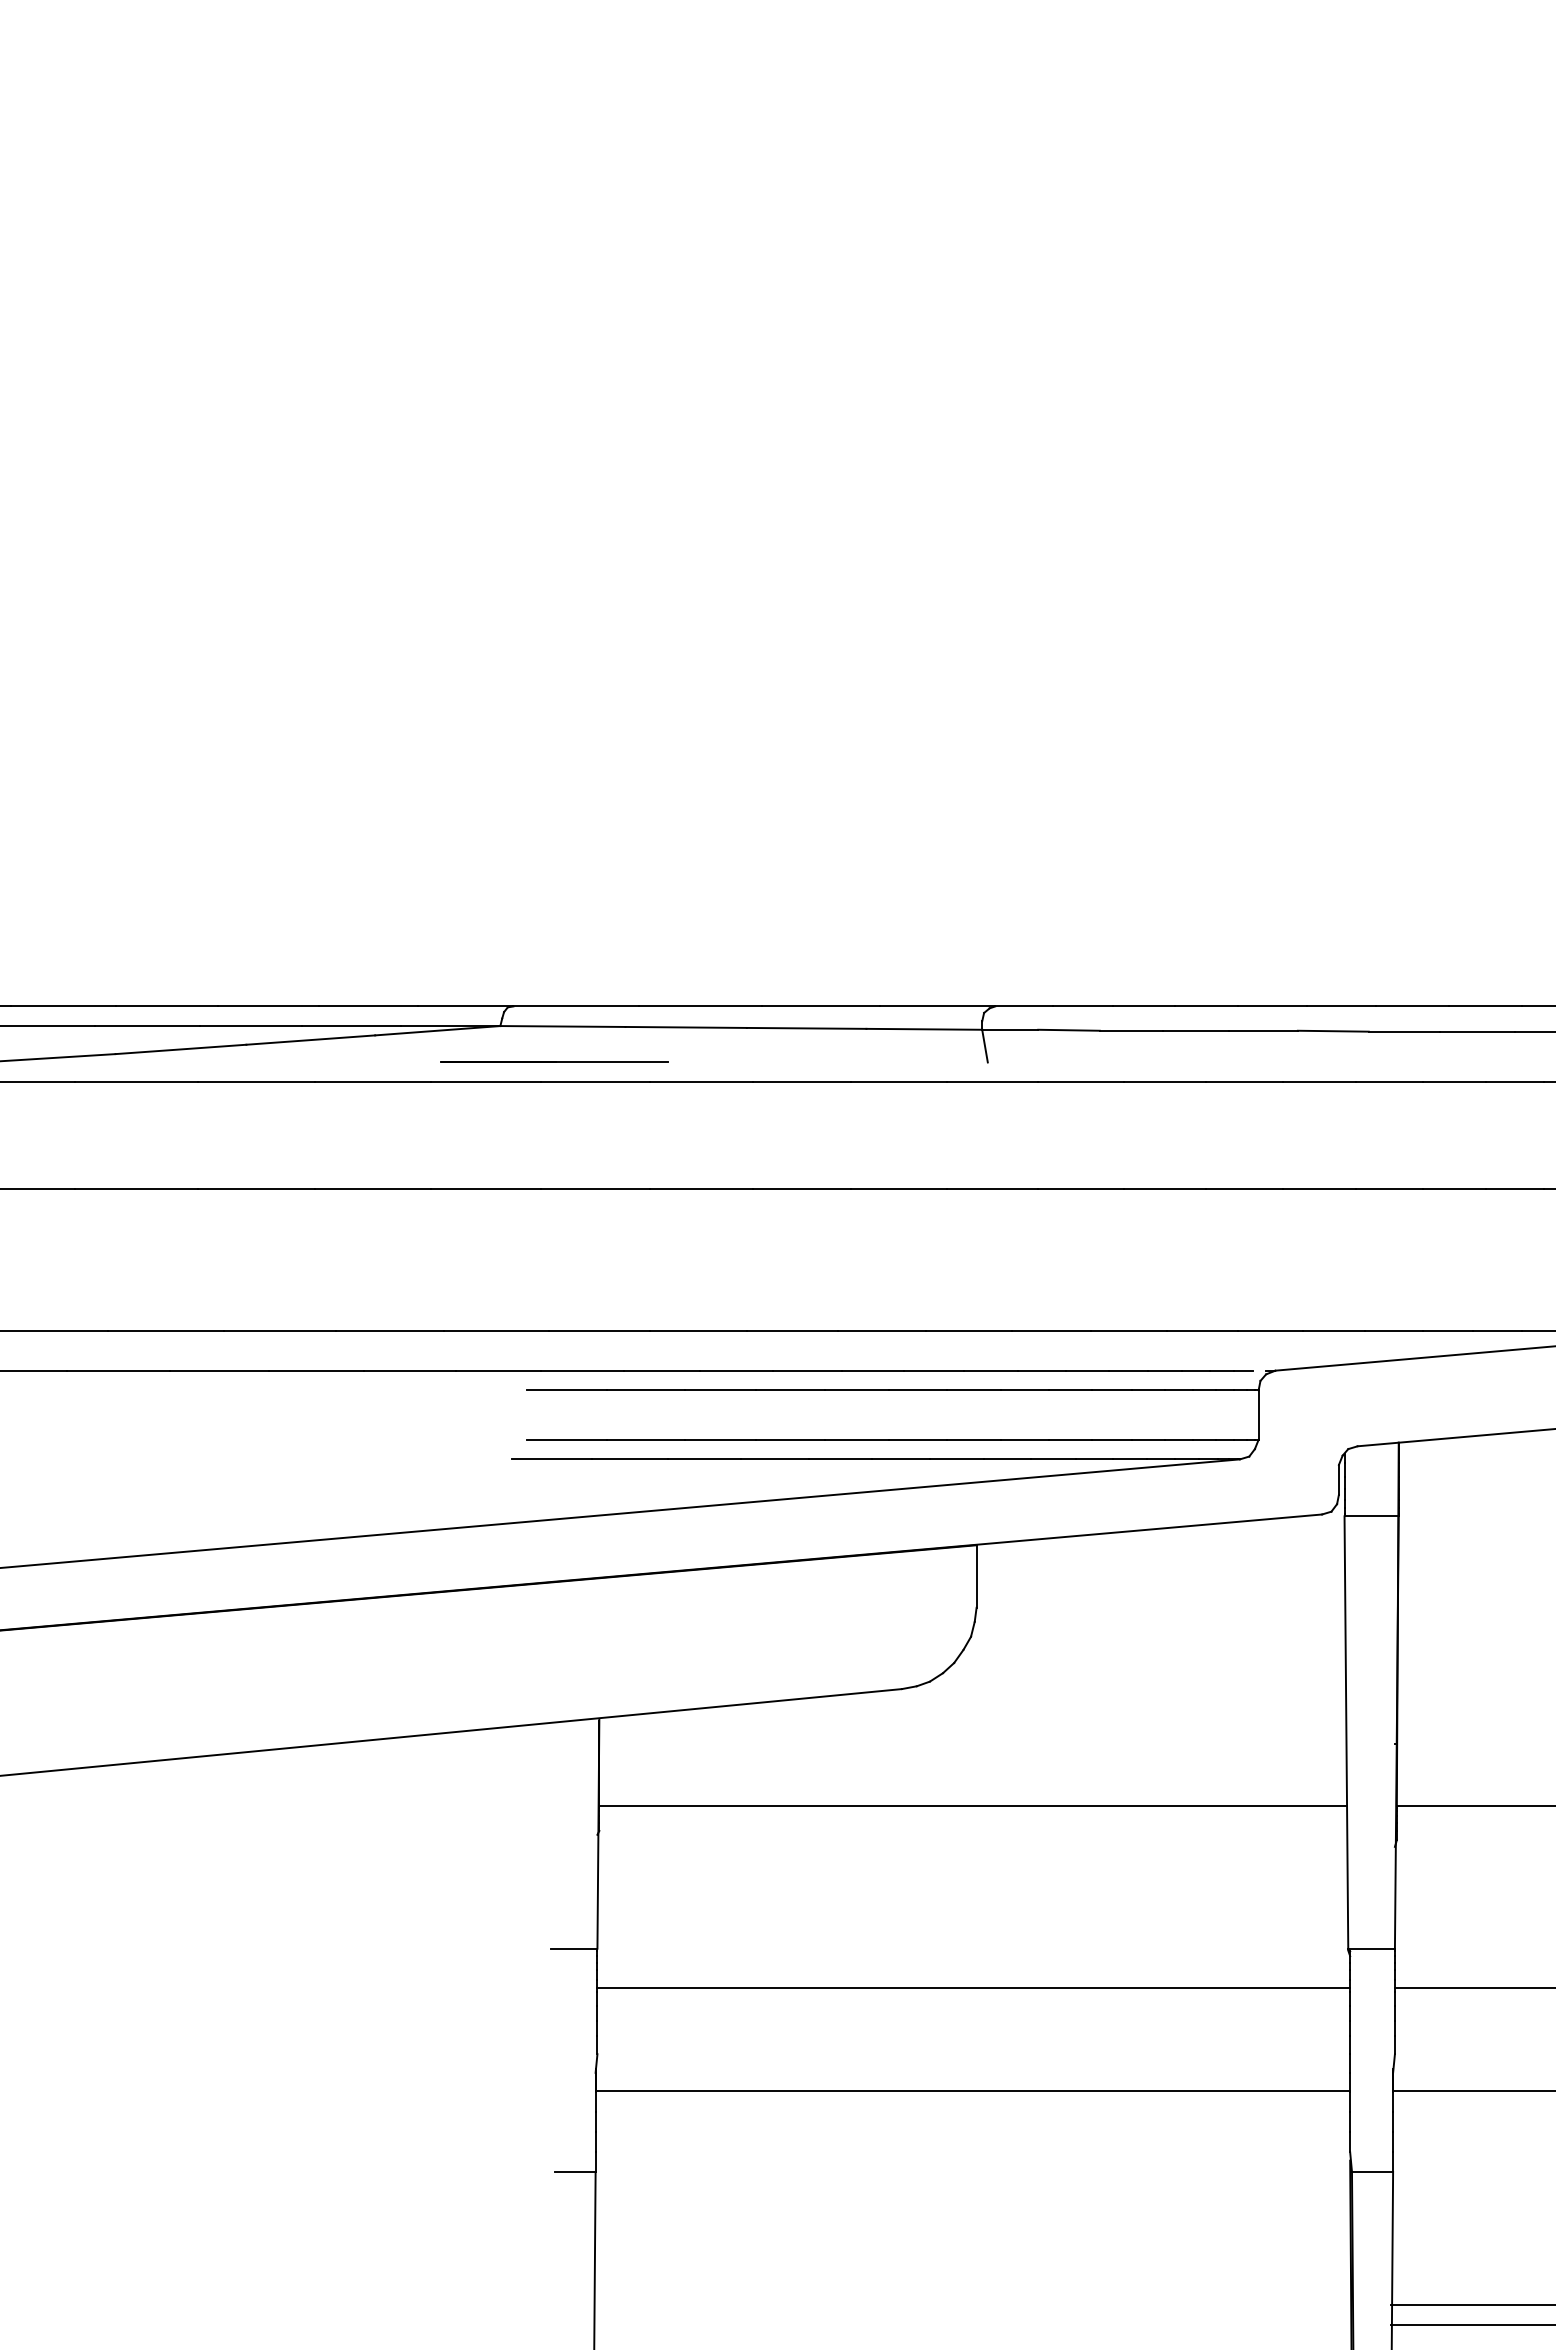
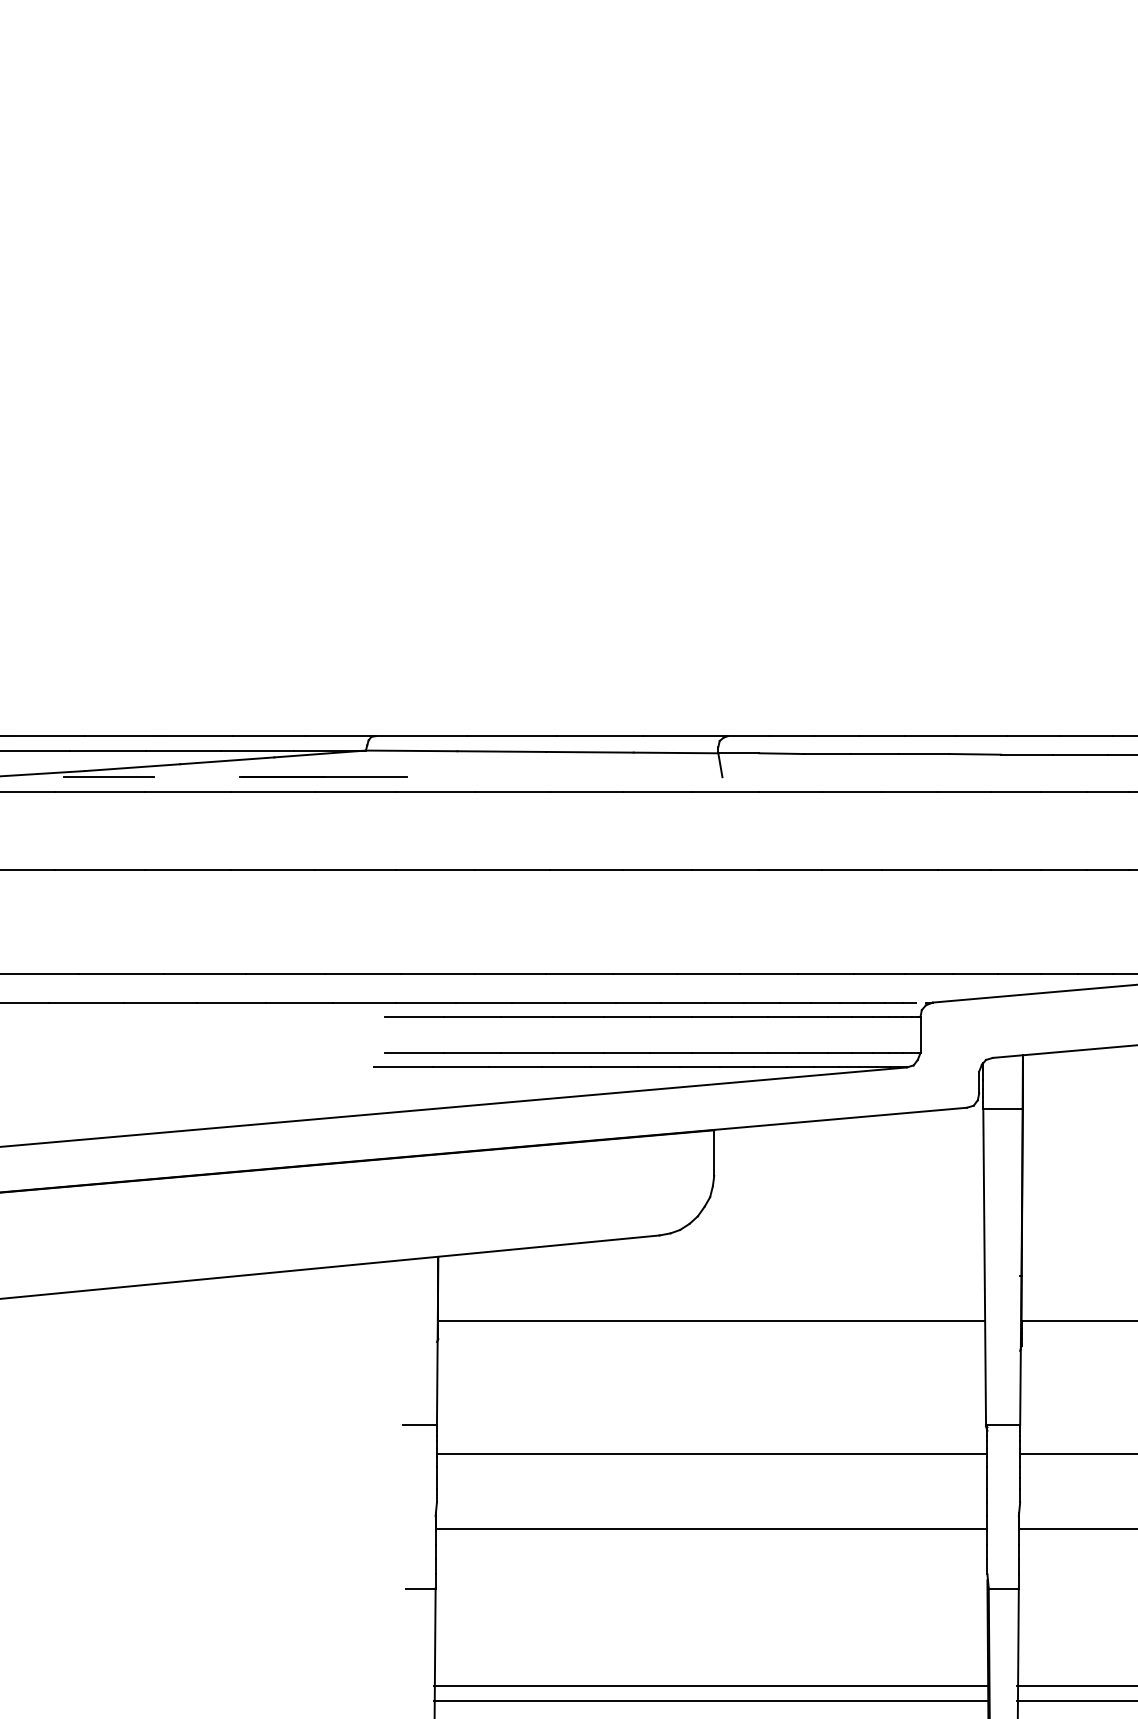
line: (554, 1061) -> (323, 776), moved
line: (148, 1062) -> (108, 777), added
line: (972, 2305) -> (711, 1686), added
line: (972, 2325) -> (711, 1700), added

